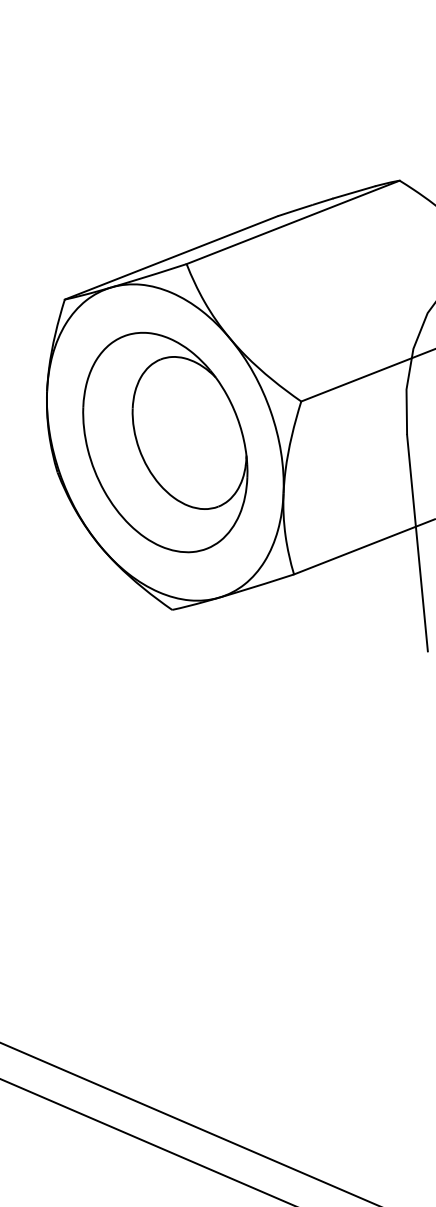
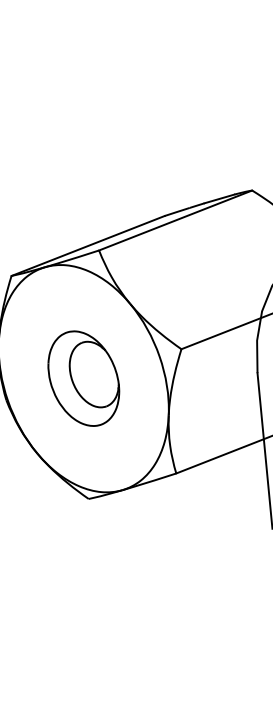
part: (165, 442) -> (83, 378), size x0.6

